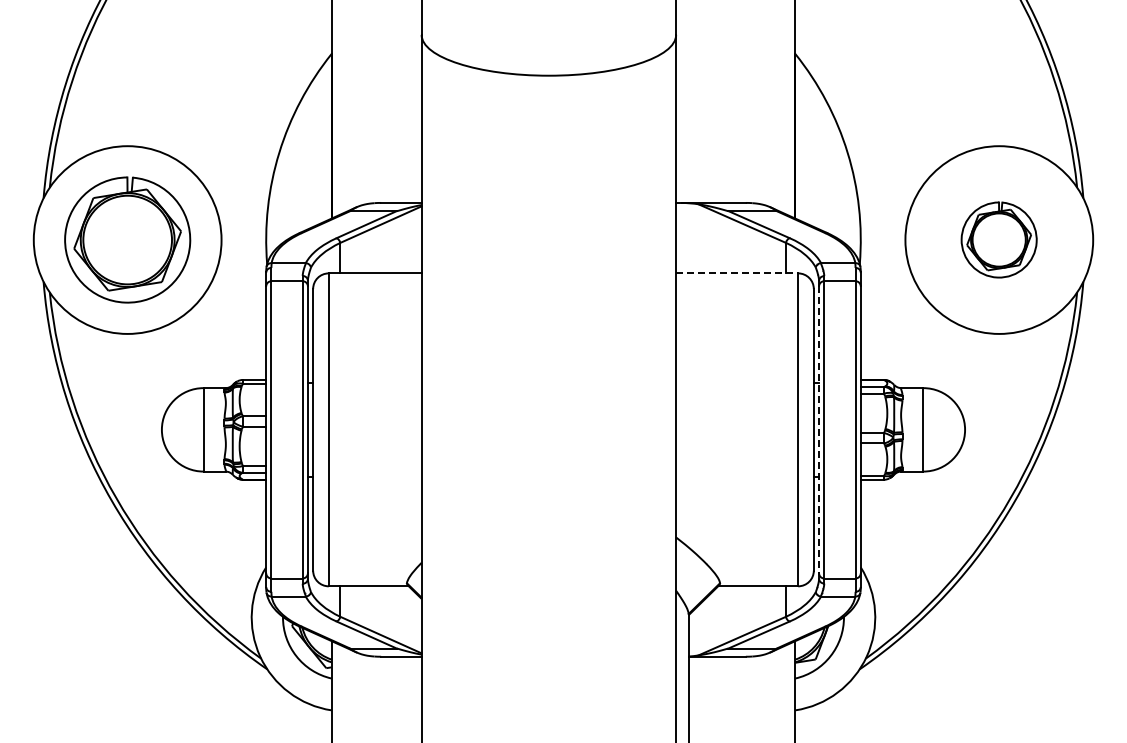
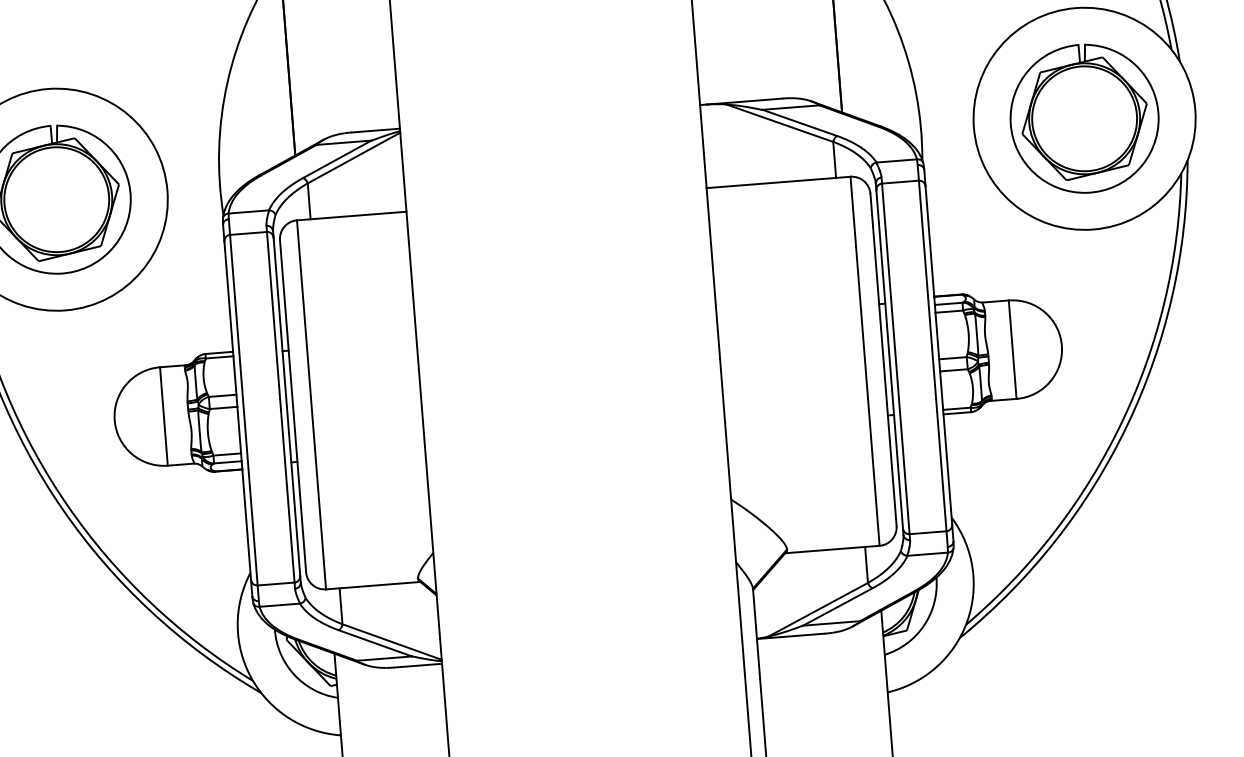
part: (998, 239) -> (1083, 118), size x1.67
line: (737, 273) -> (778, 182), dashed -> solid
line: (819, 430) -> (890, 360), dashed -> solid

